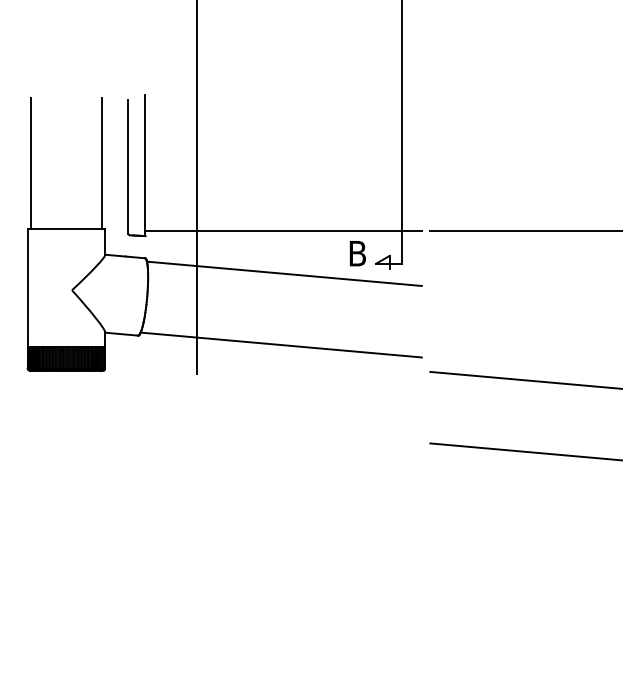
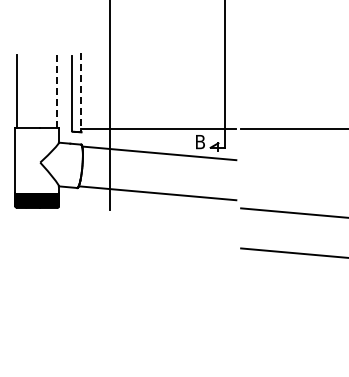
line: (102, 163) -> (57, 91), solid -> dashed
line: (145, 165) -> (81, 92), solid -> dashed

